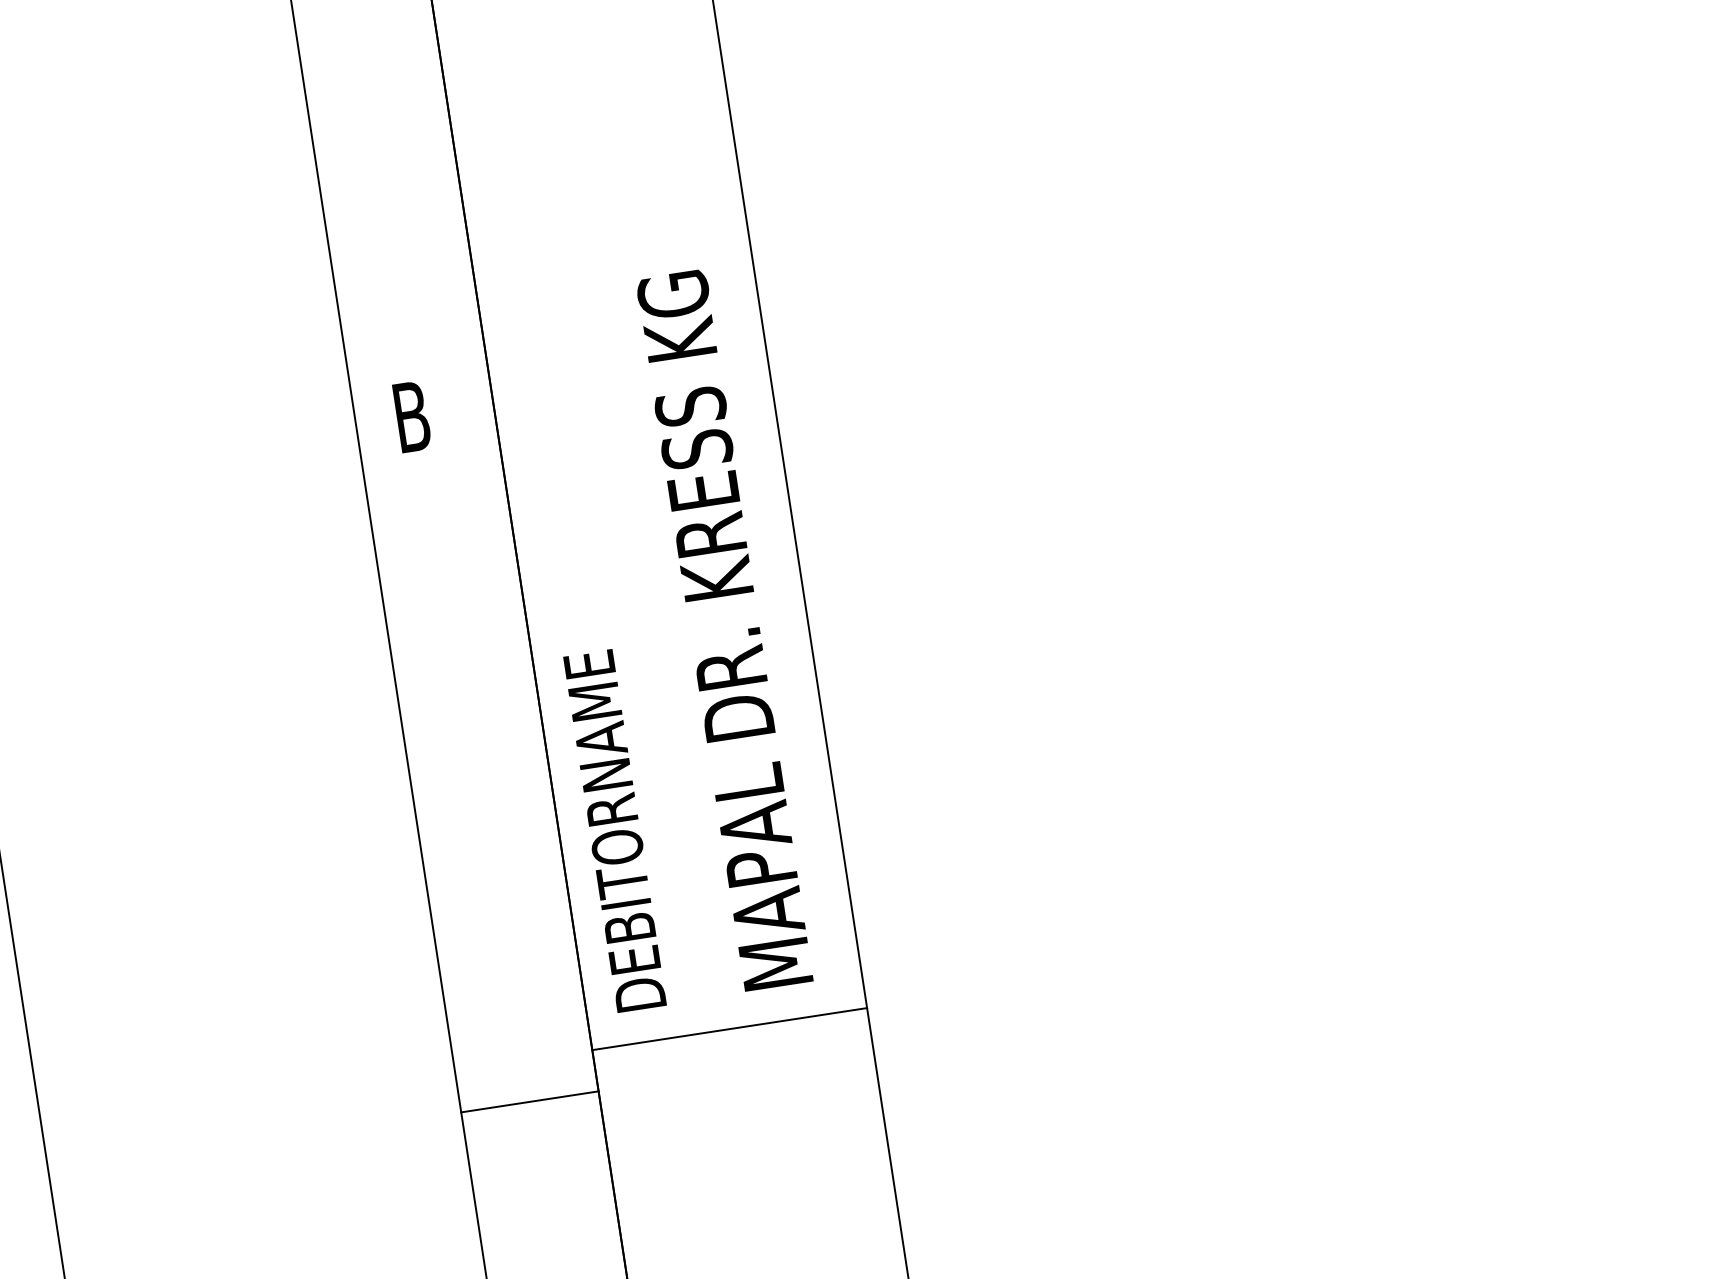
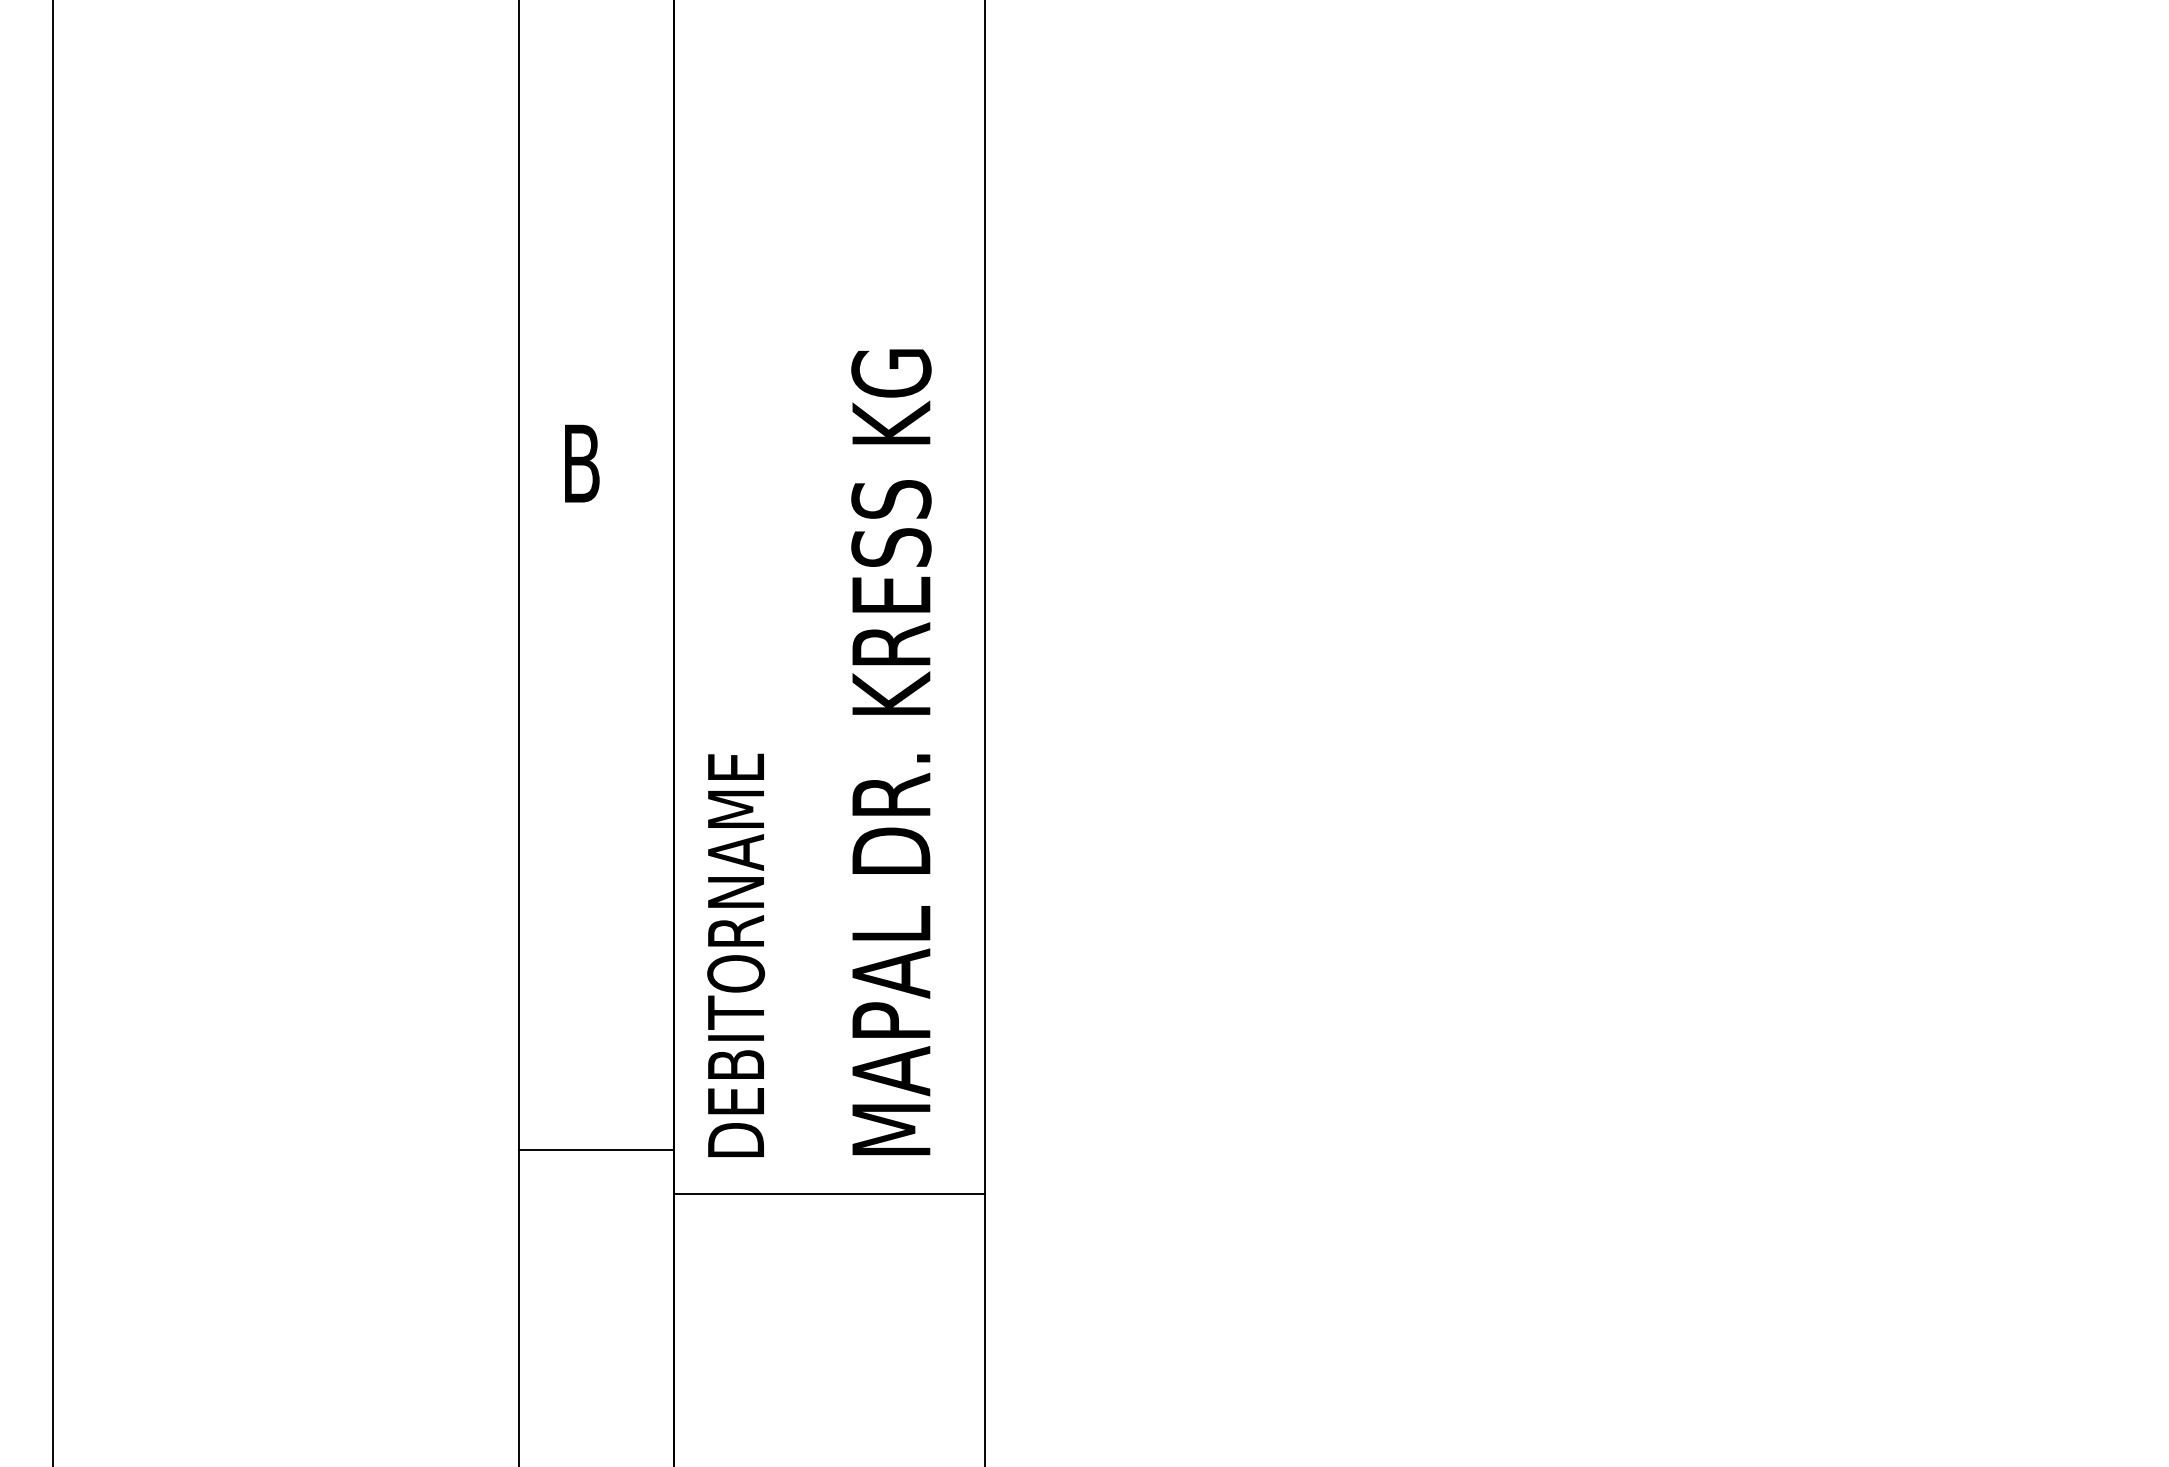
line: (529, 1102) -> (595, 1150), moved

